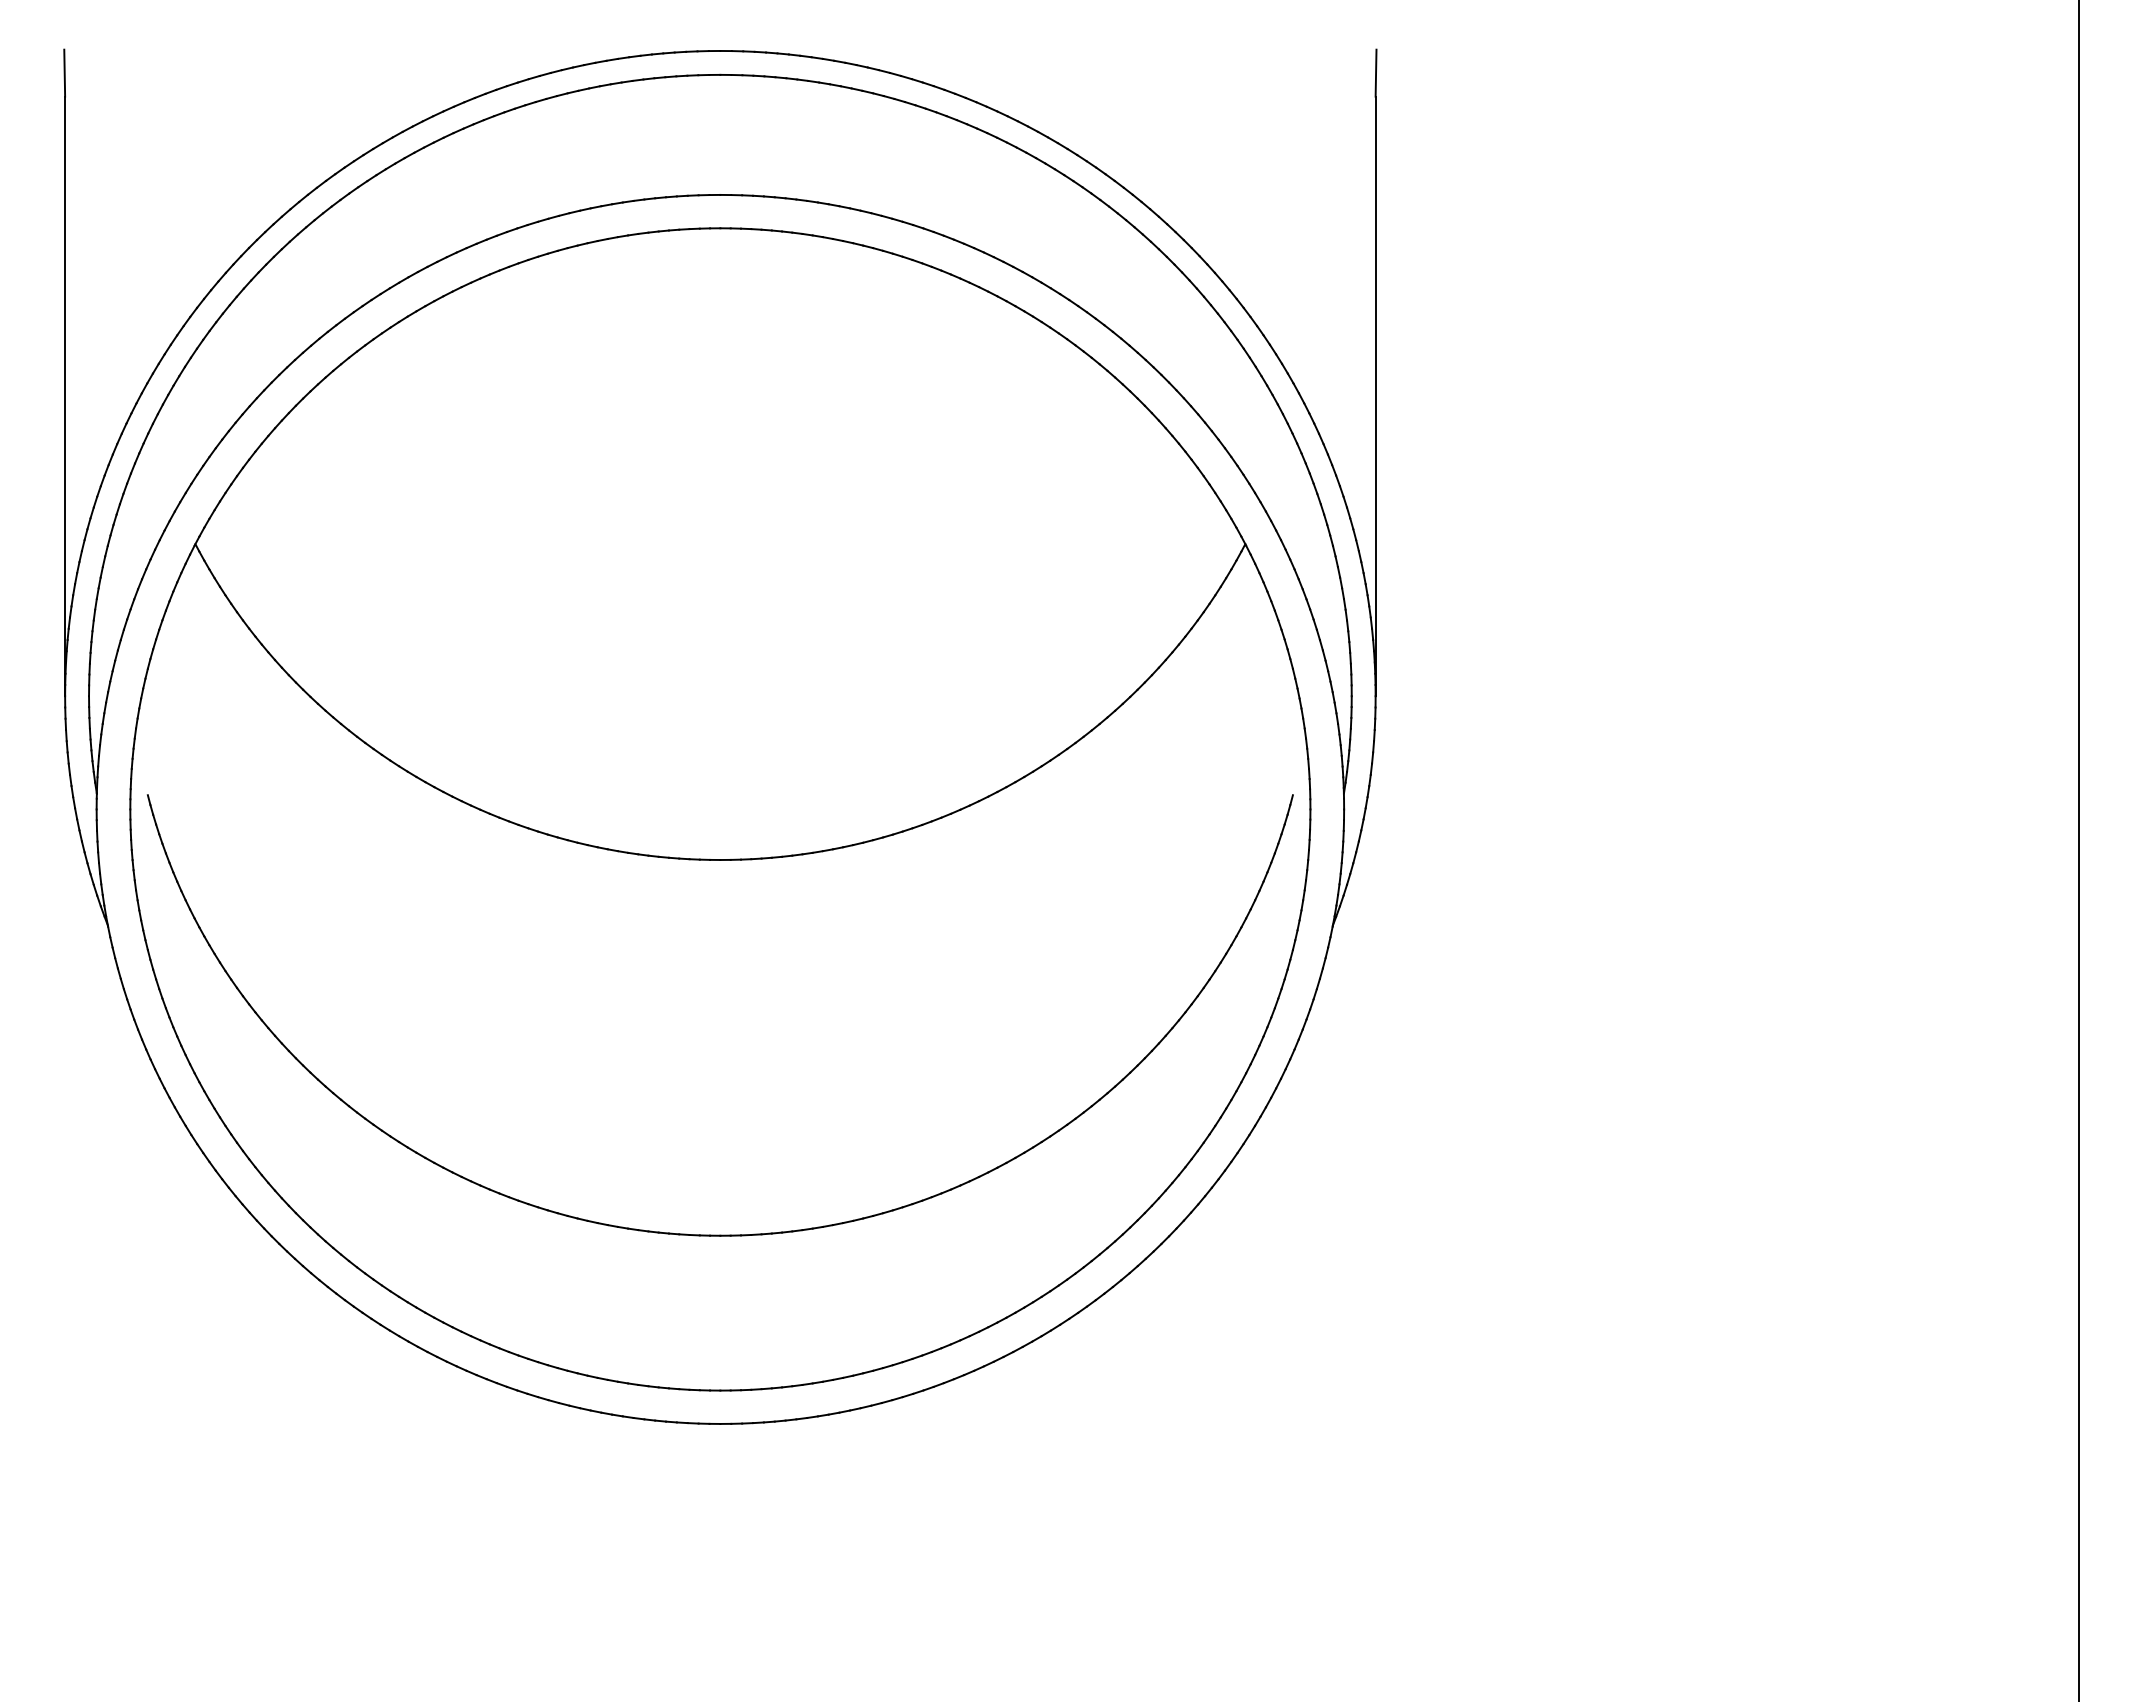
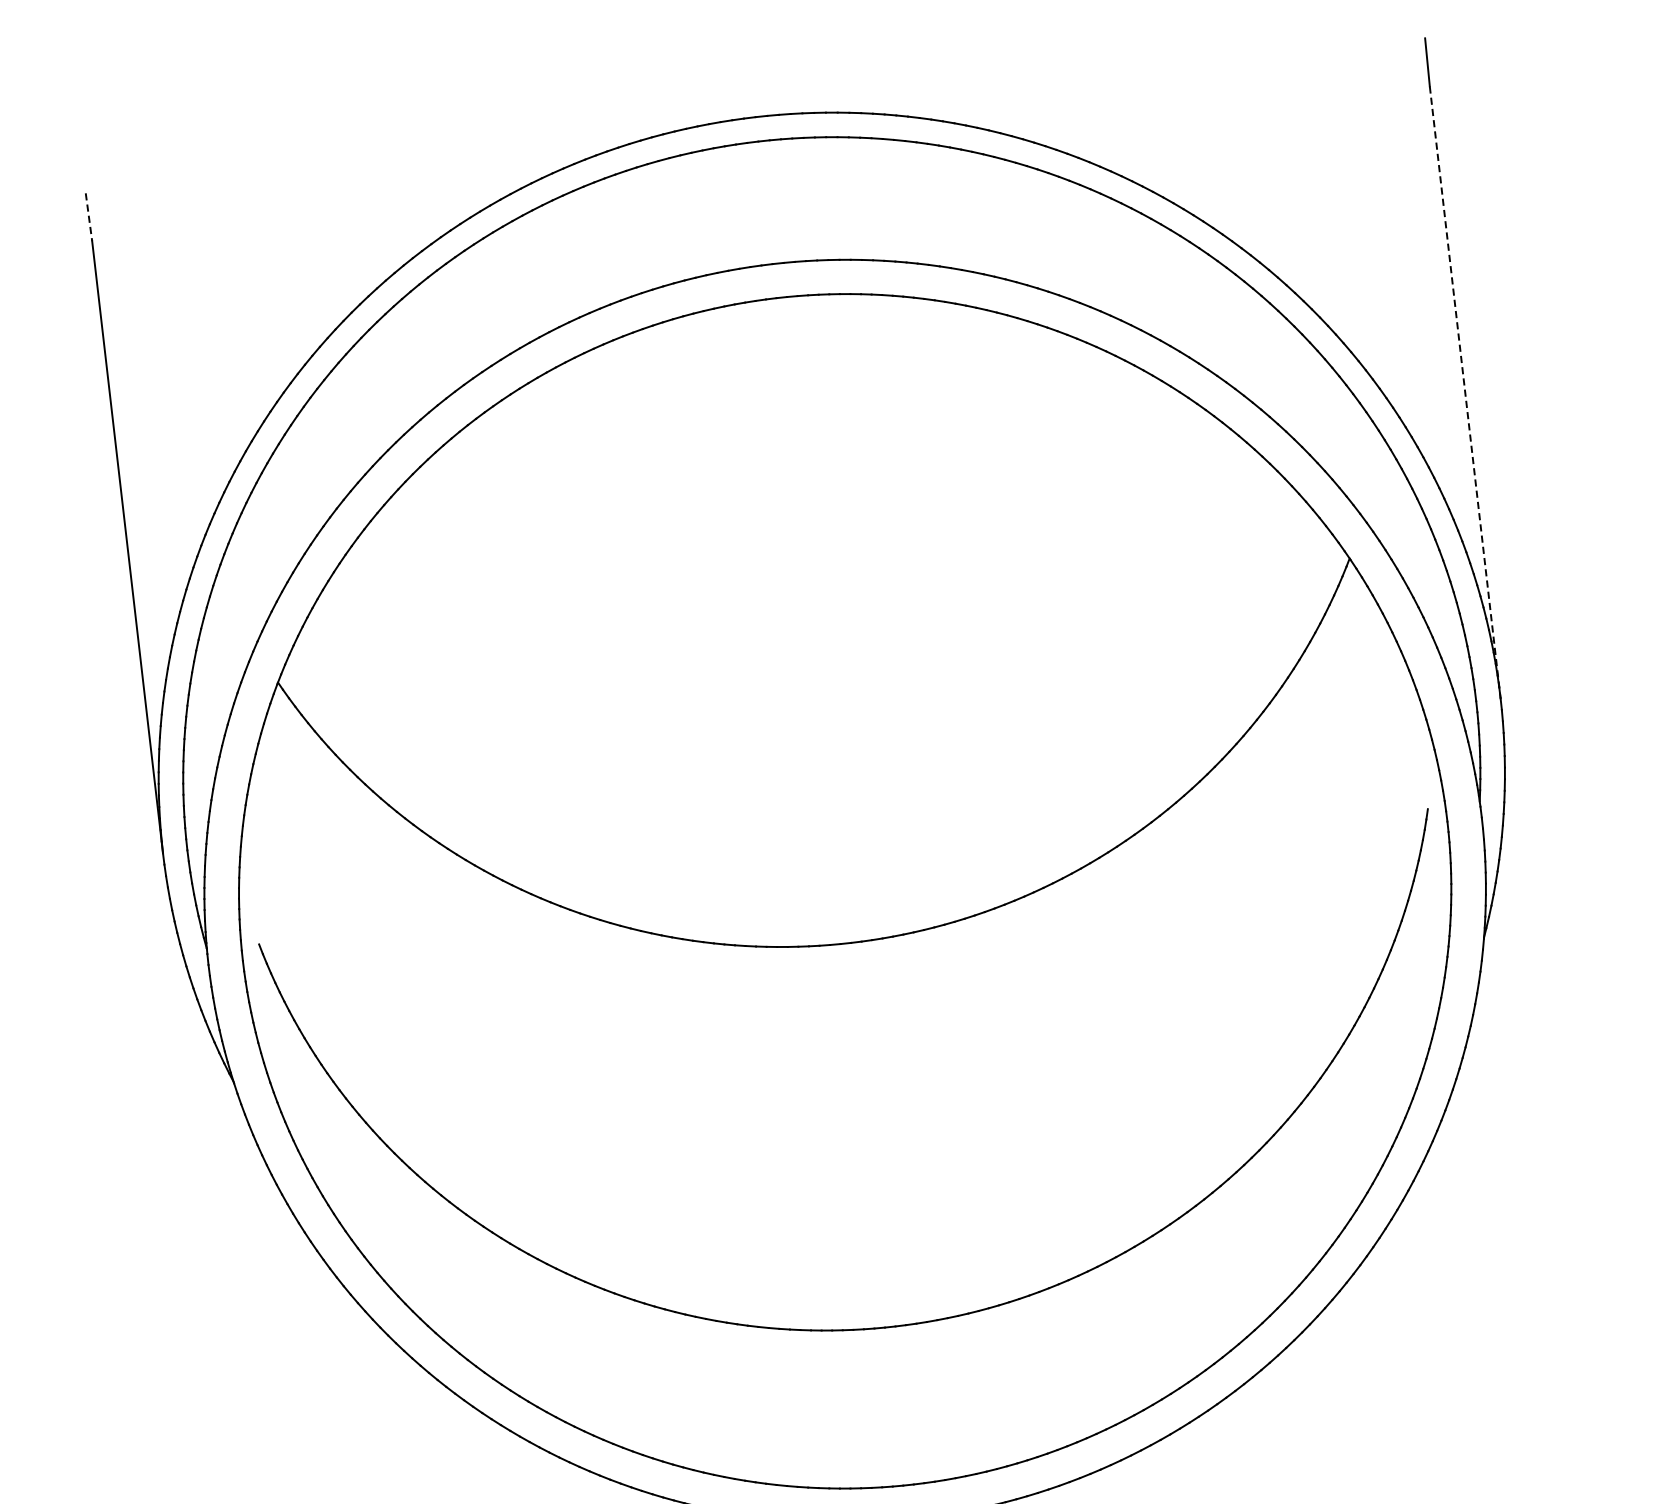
line: (64, 73) -> (88, 217), solid -> dashed
line: (1375, 396) -> (1465, 392), solid -> dashed

